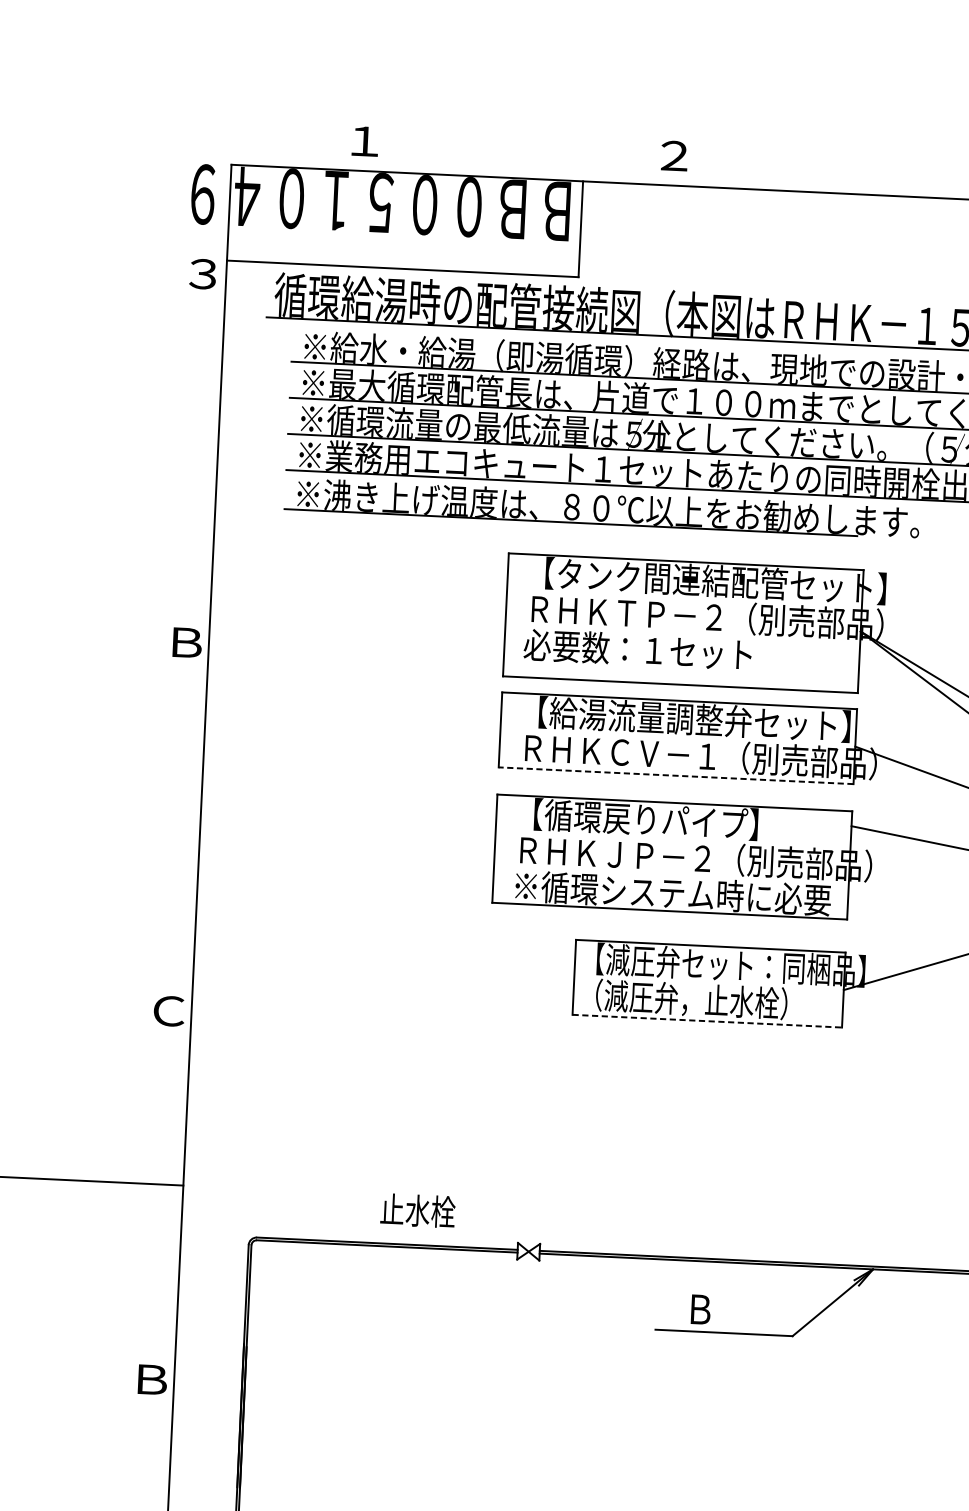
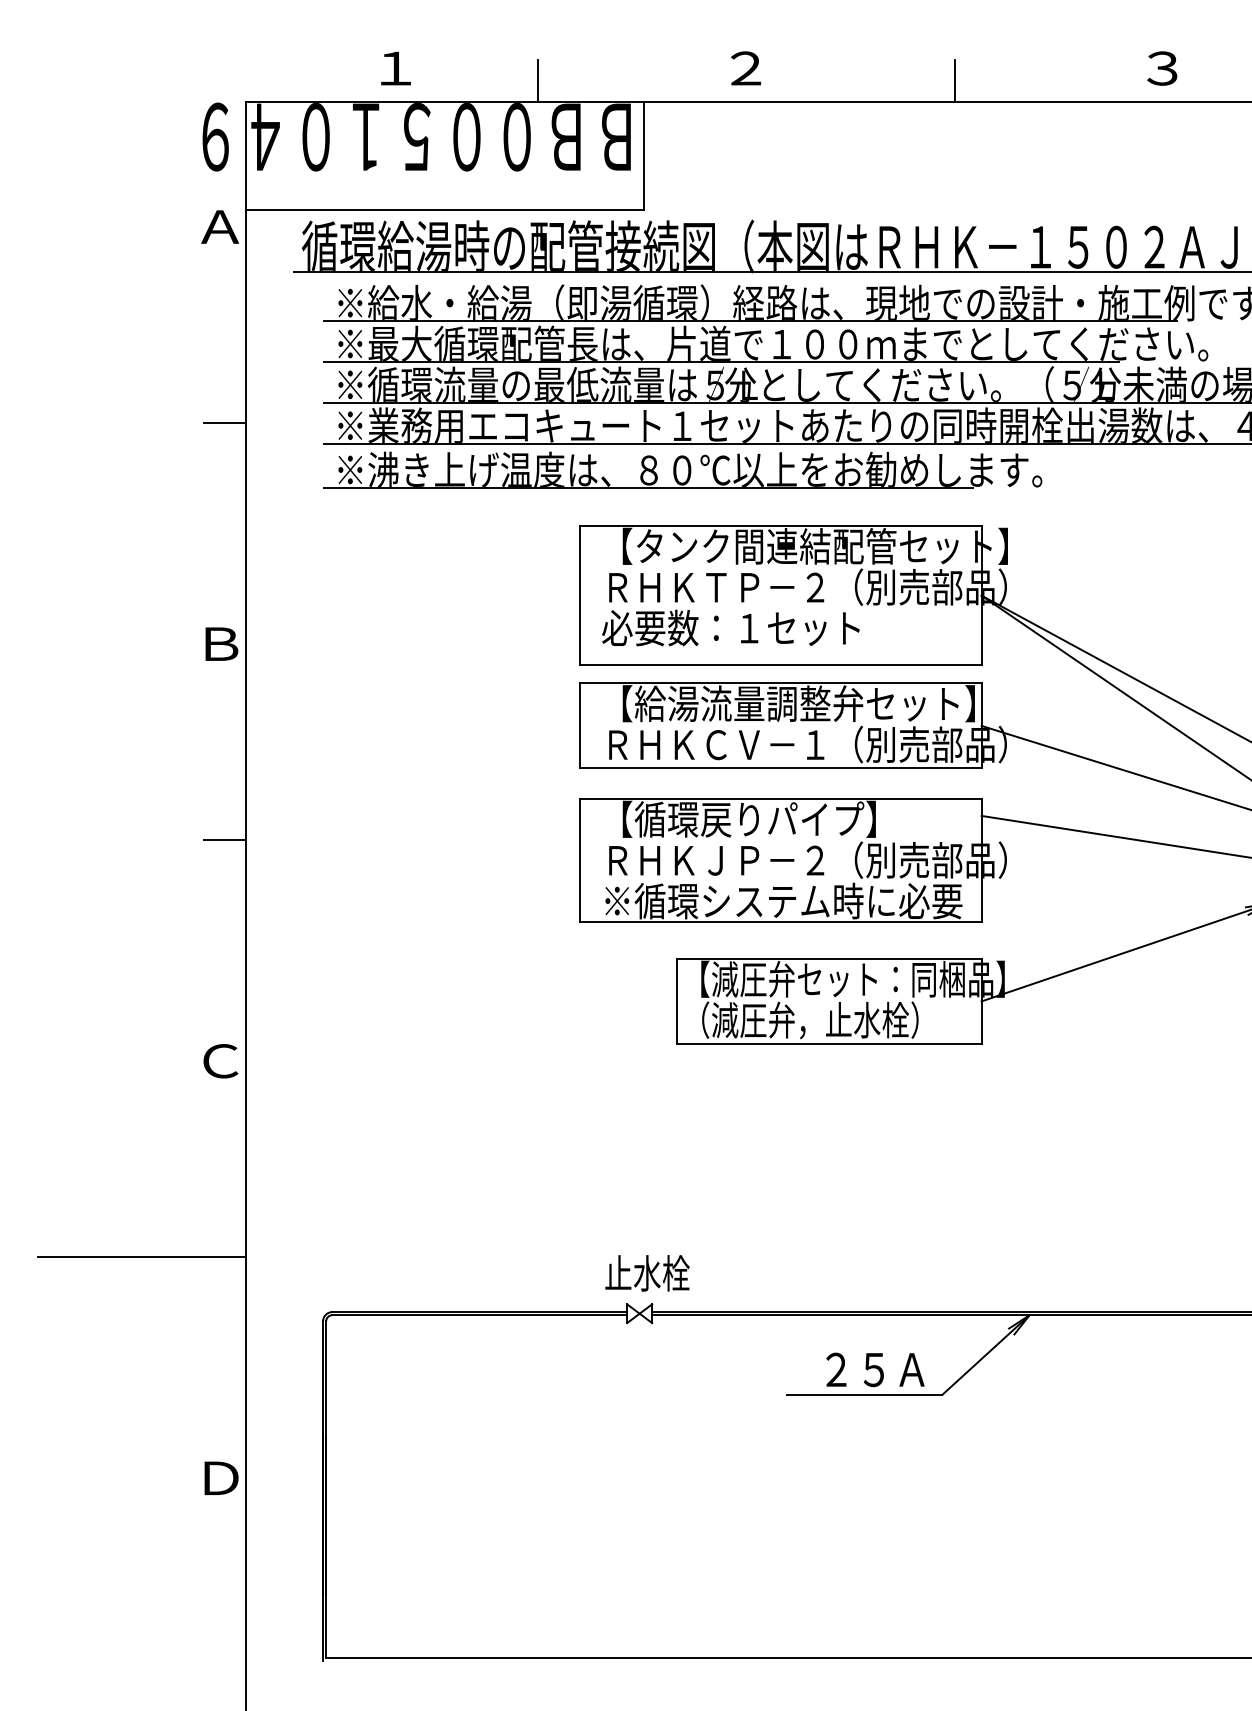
line: (490, 158) -> (538, 81), added
line: (859, 176) -> (955, 81), added
text: (203, 273) -> (220, 226), ３ -> Ａ
line: (199, 447) -> (225, 423), added
line: (675, 775) -> (780, 768), dashed -> solid
line: (182, 816) -> (225, 840), added
line: (707, 1020) -> (829, 1043), dashed -> solid
text: (418, 1210) -> (647, 1273), moved
text: (734, 1310) -> (875, 1369), Ｂ -> ２５Ａ
text: (152, 1379) -> (221, 1478), Ｂ -> Ｄ

